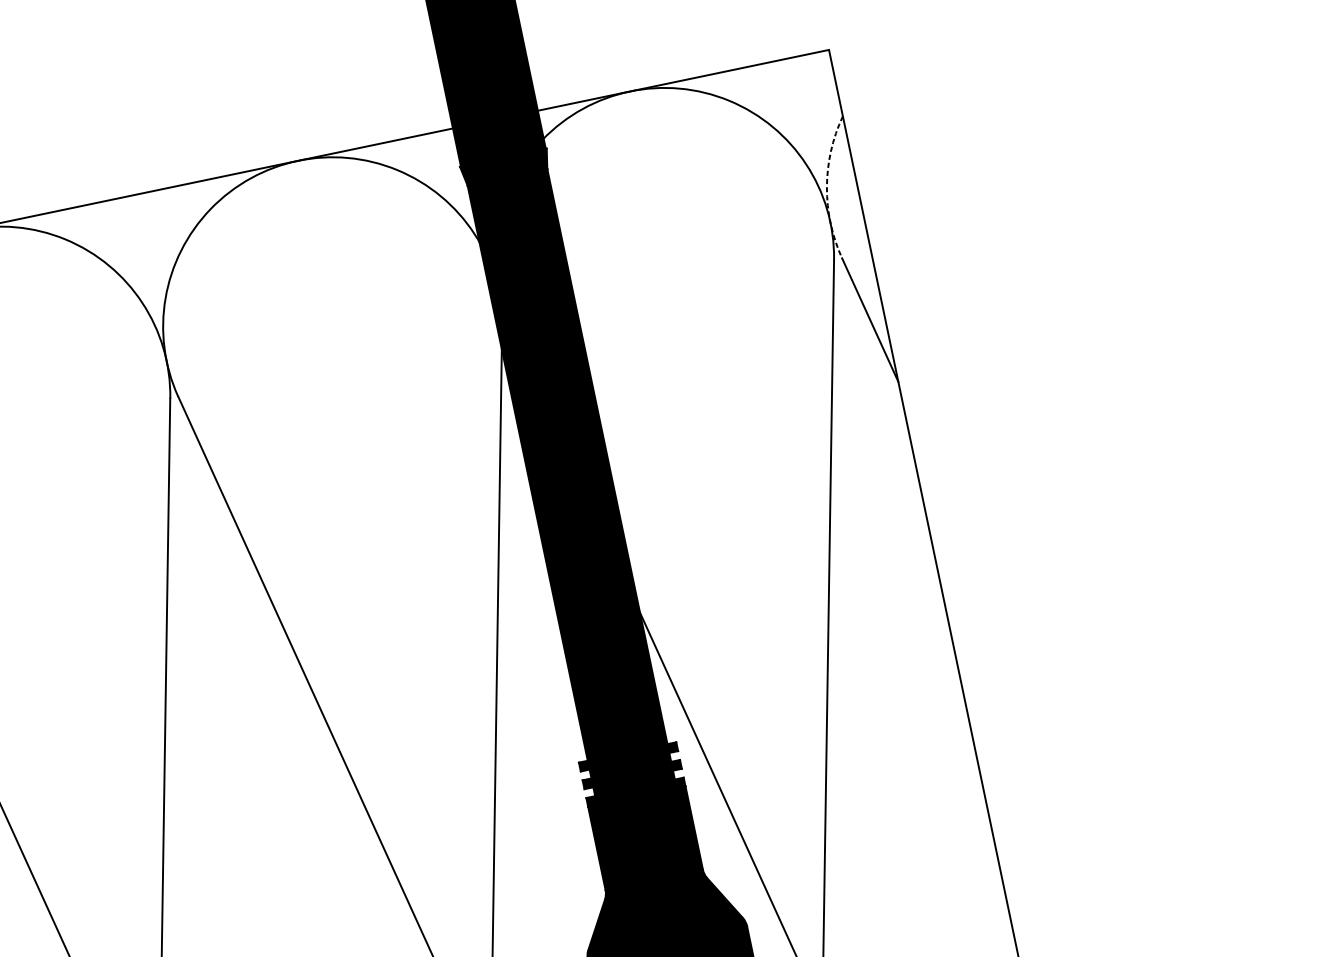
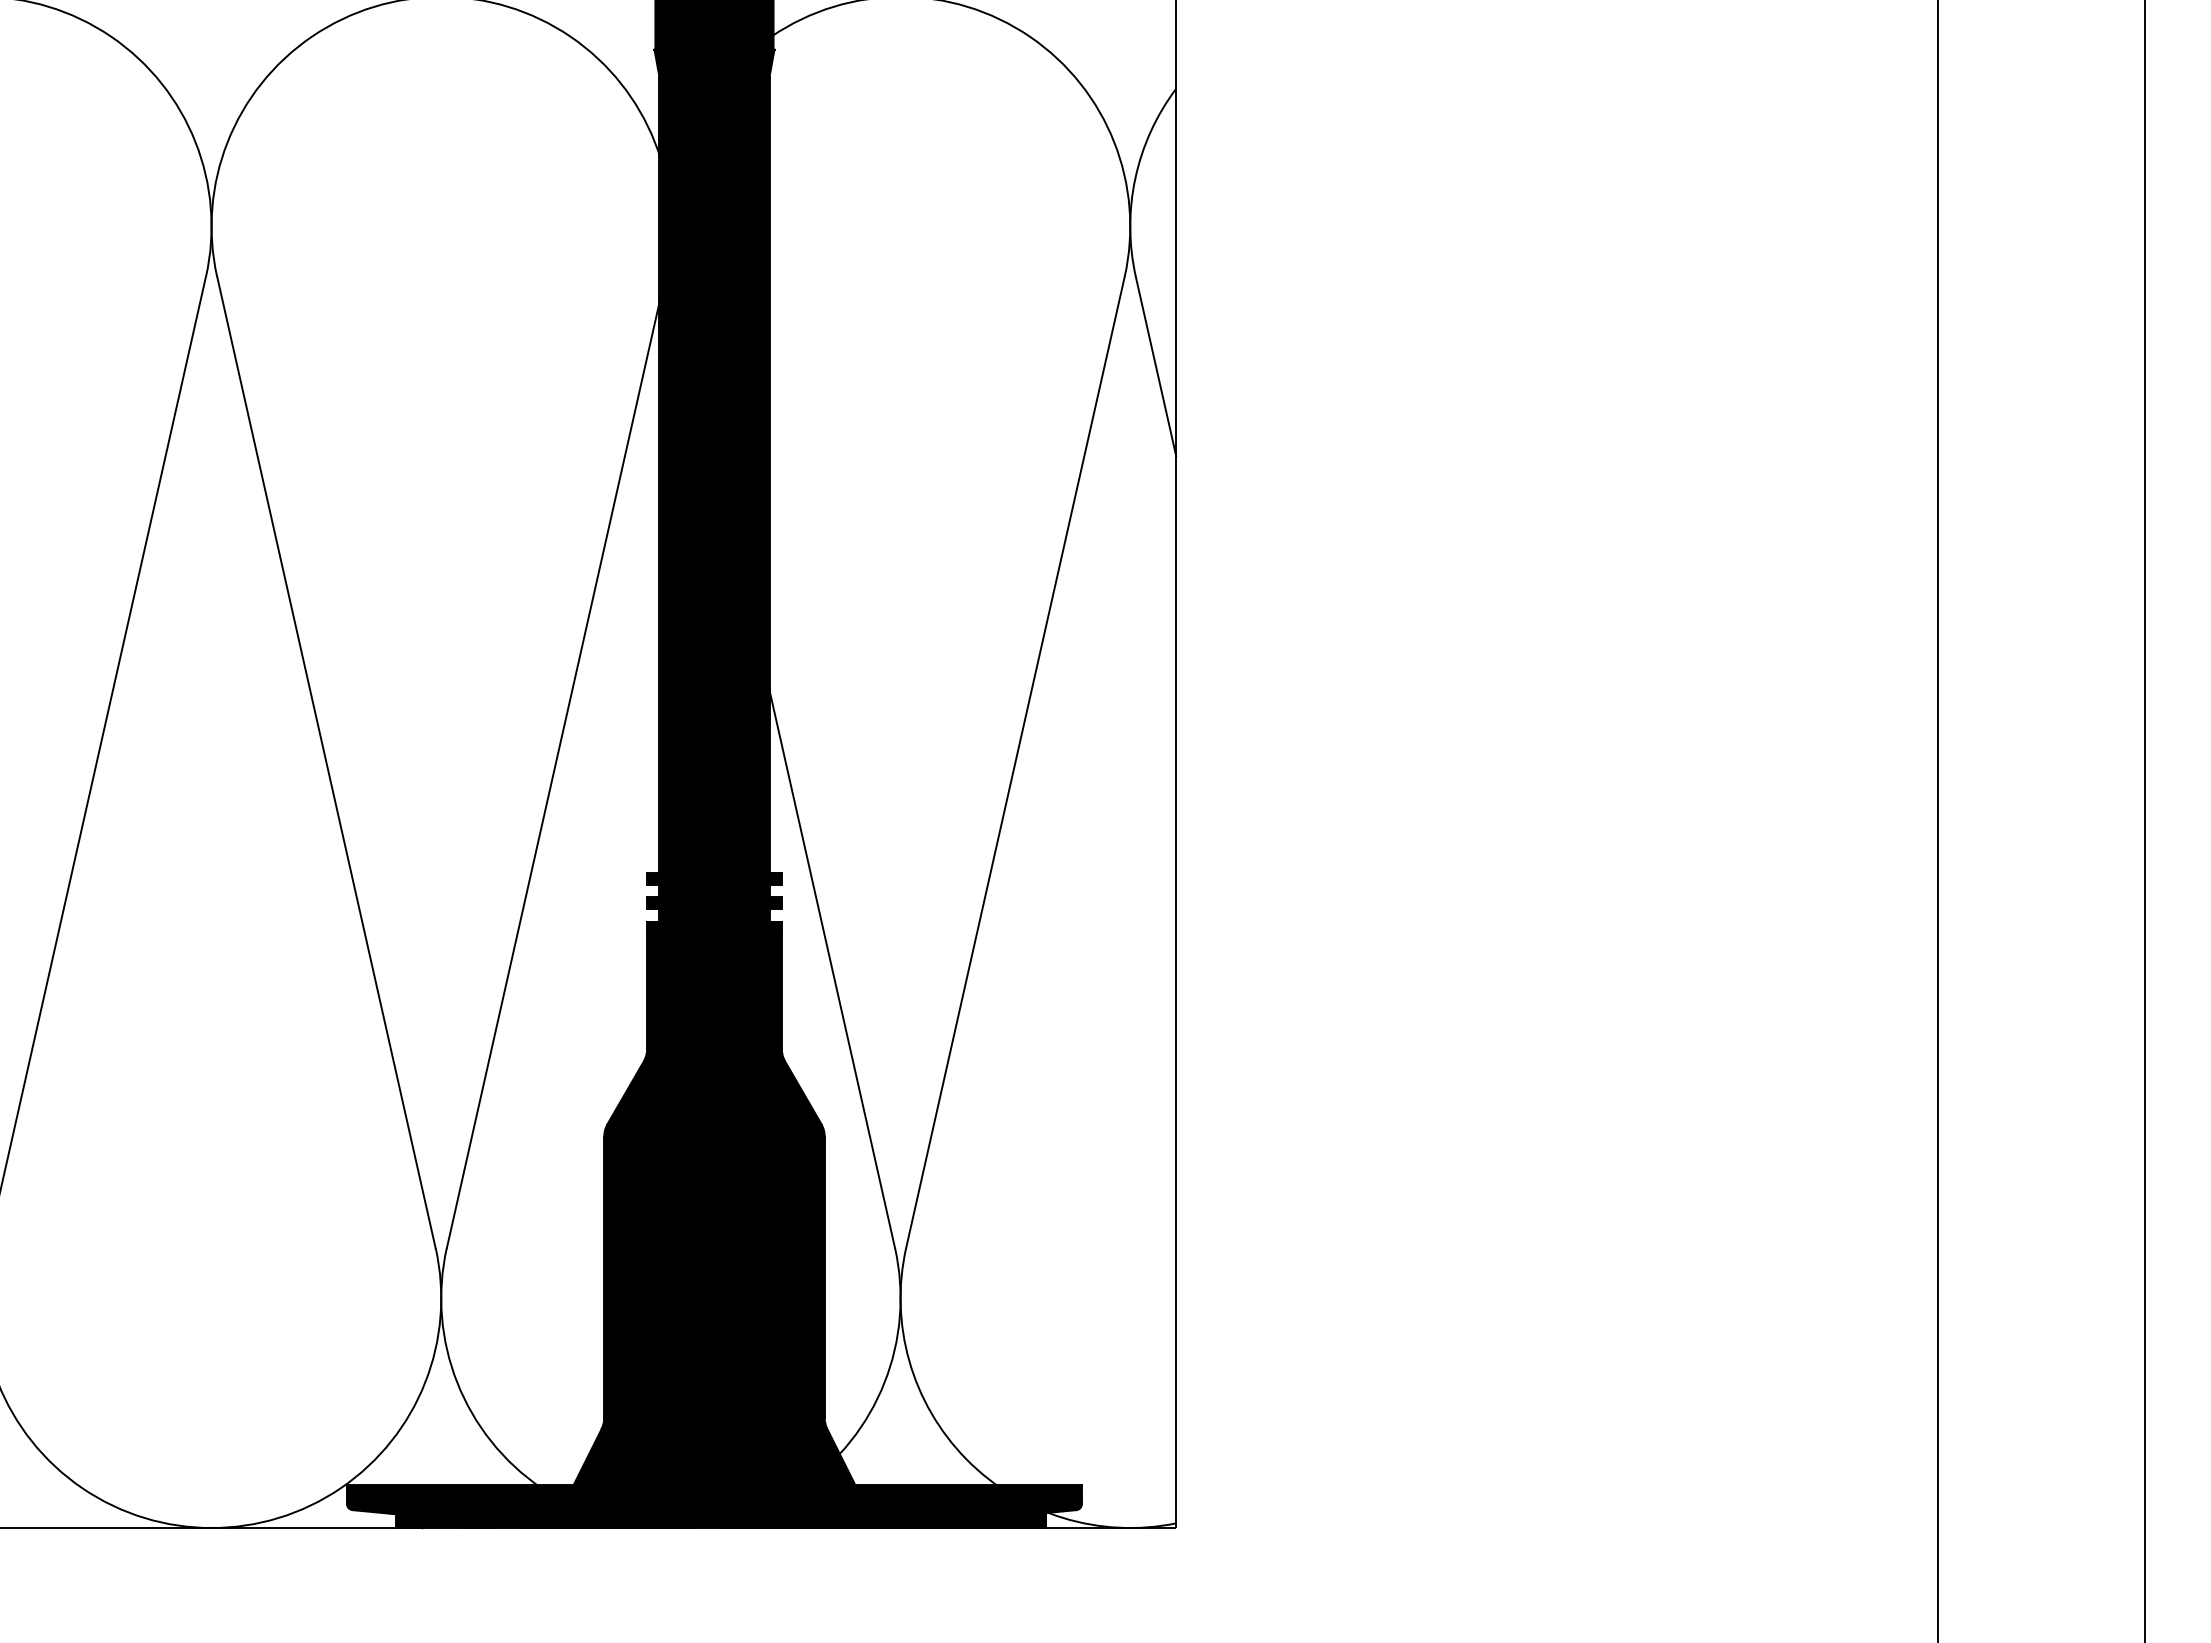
arc: (827, 187) -> (1135, 178), dashed -> solid

